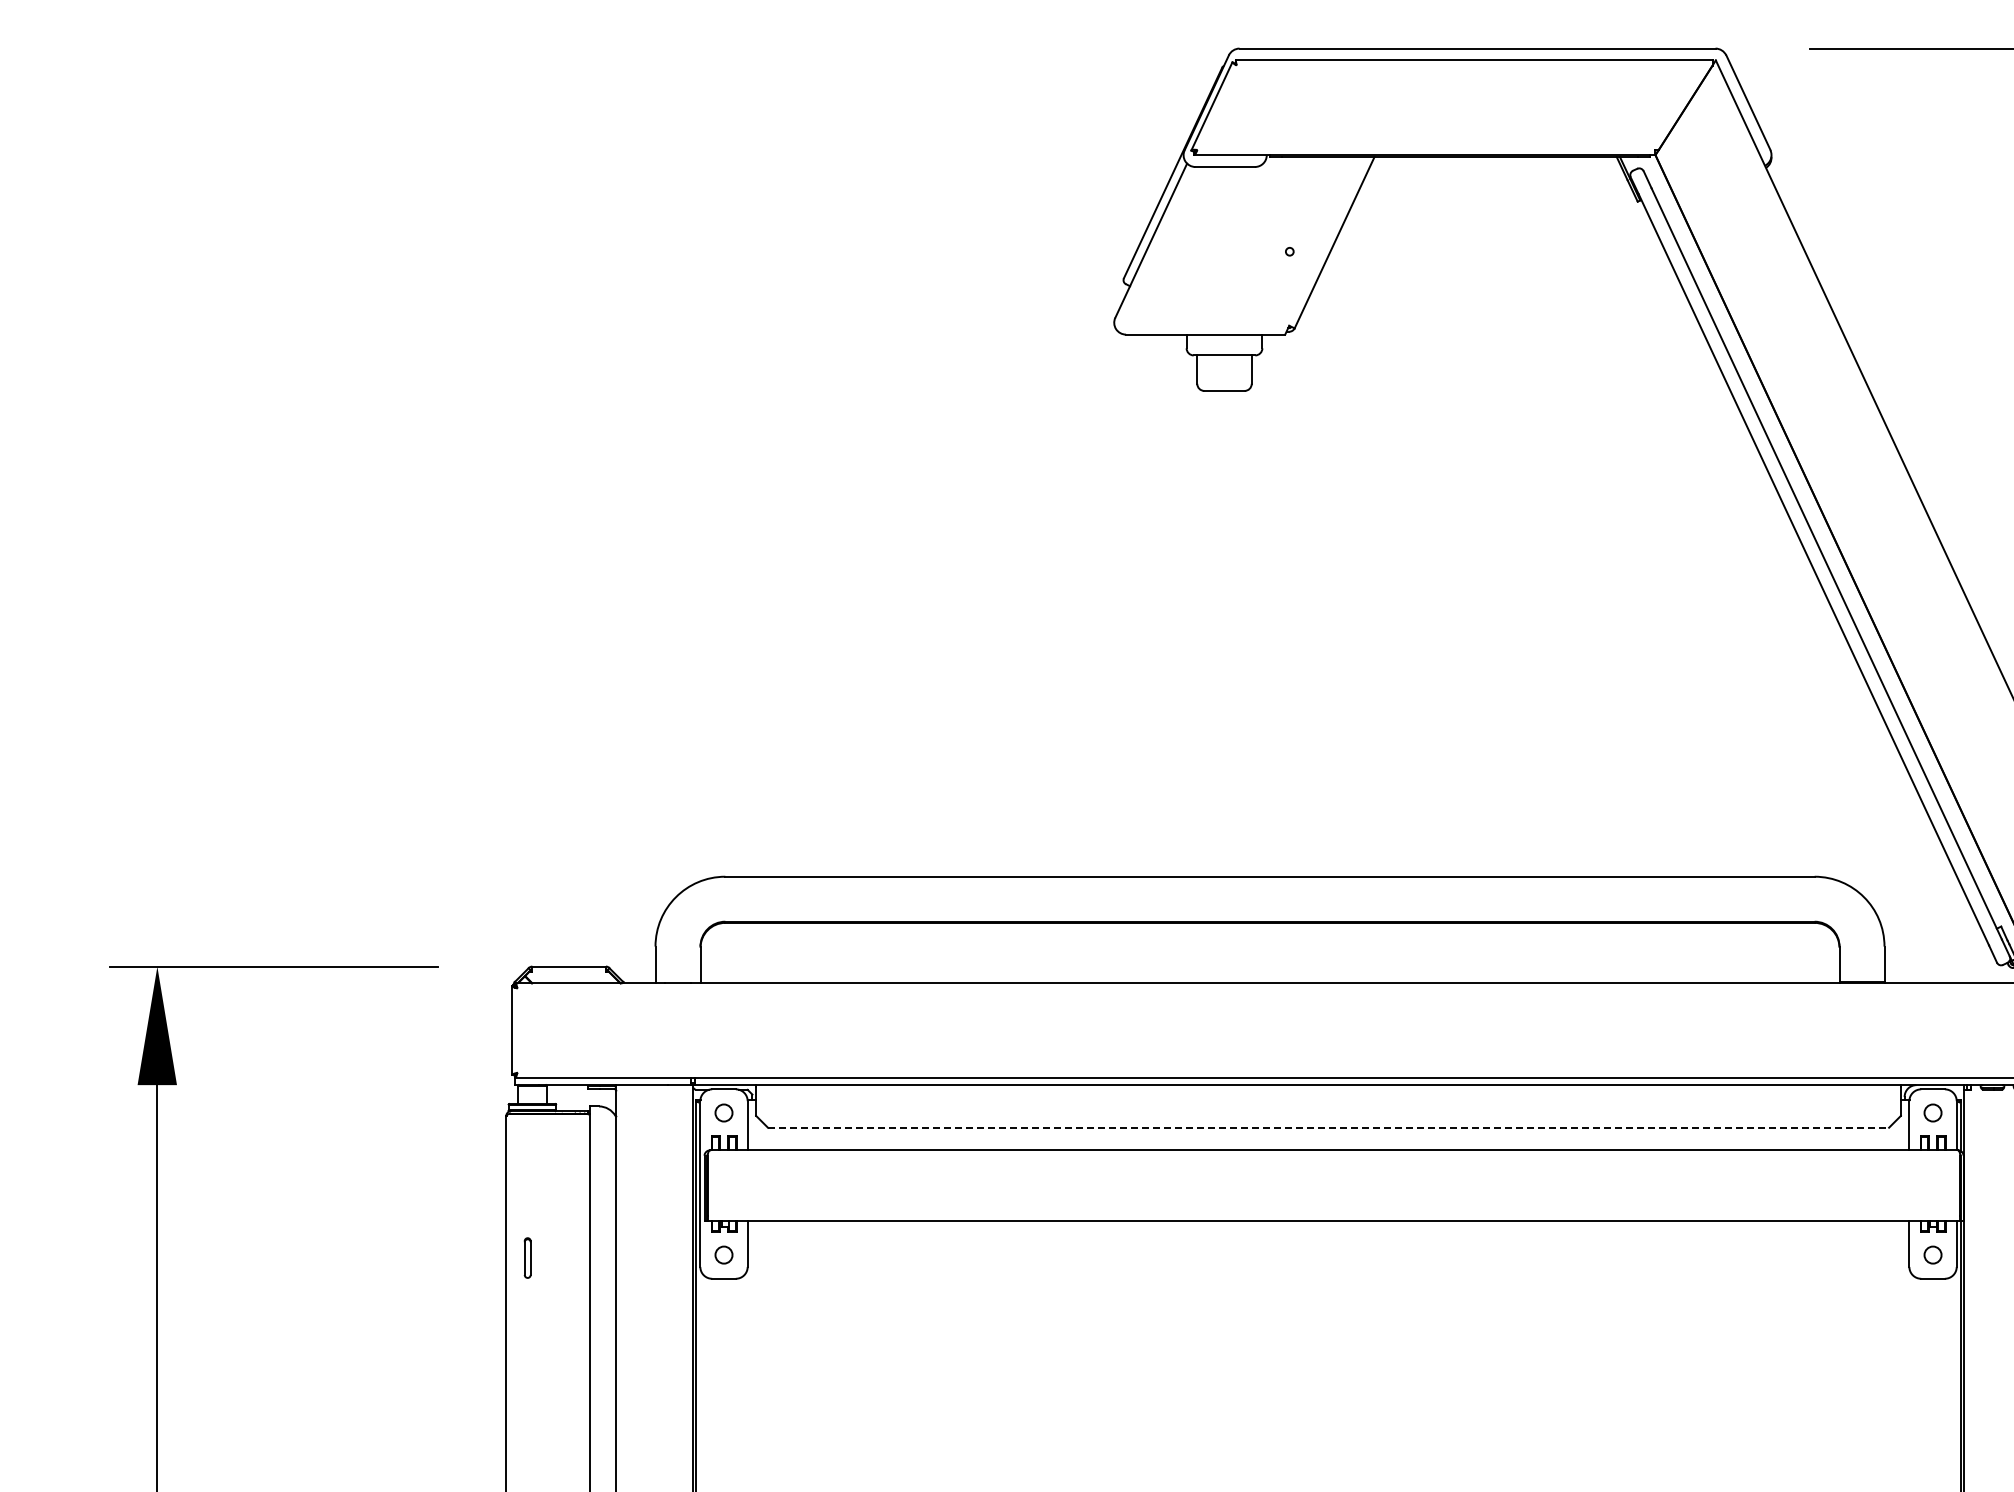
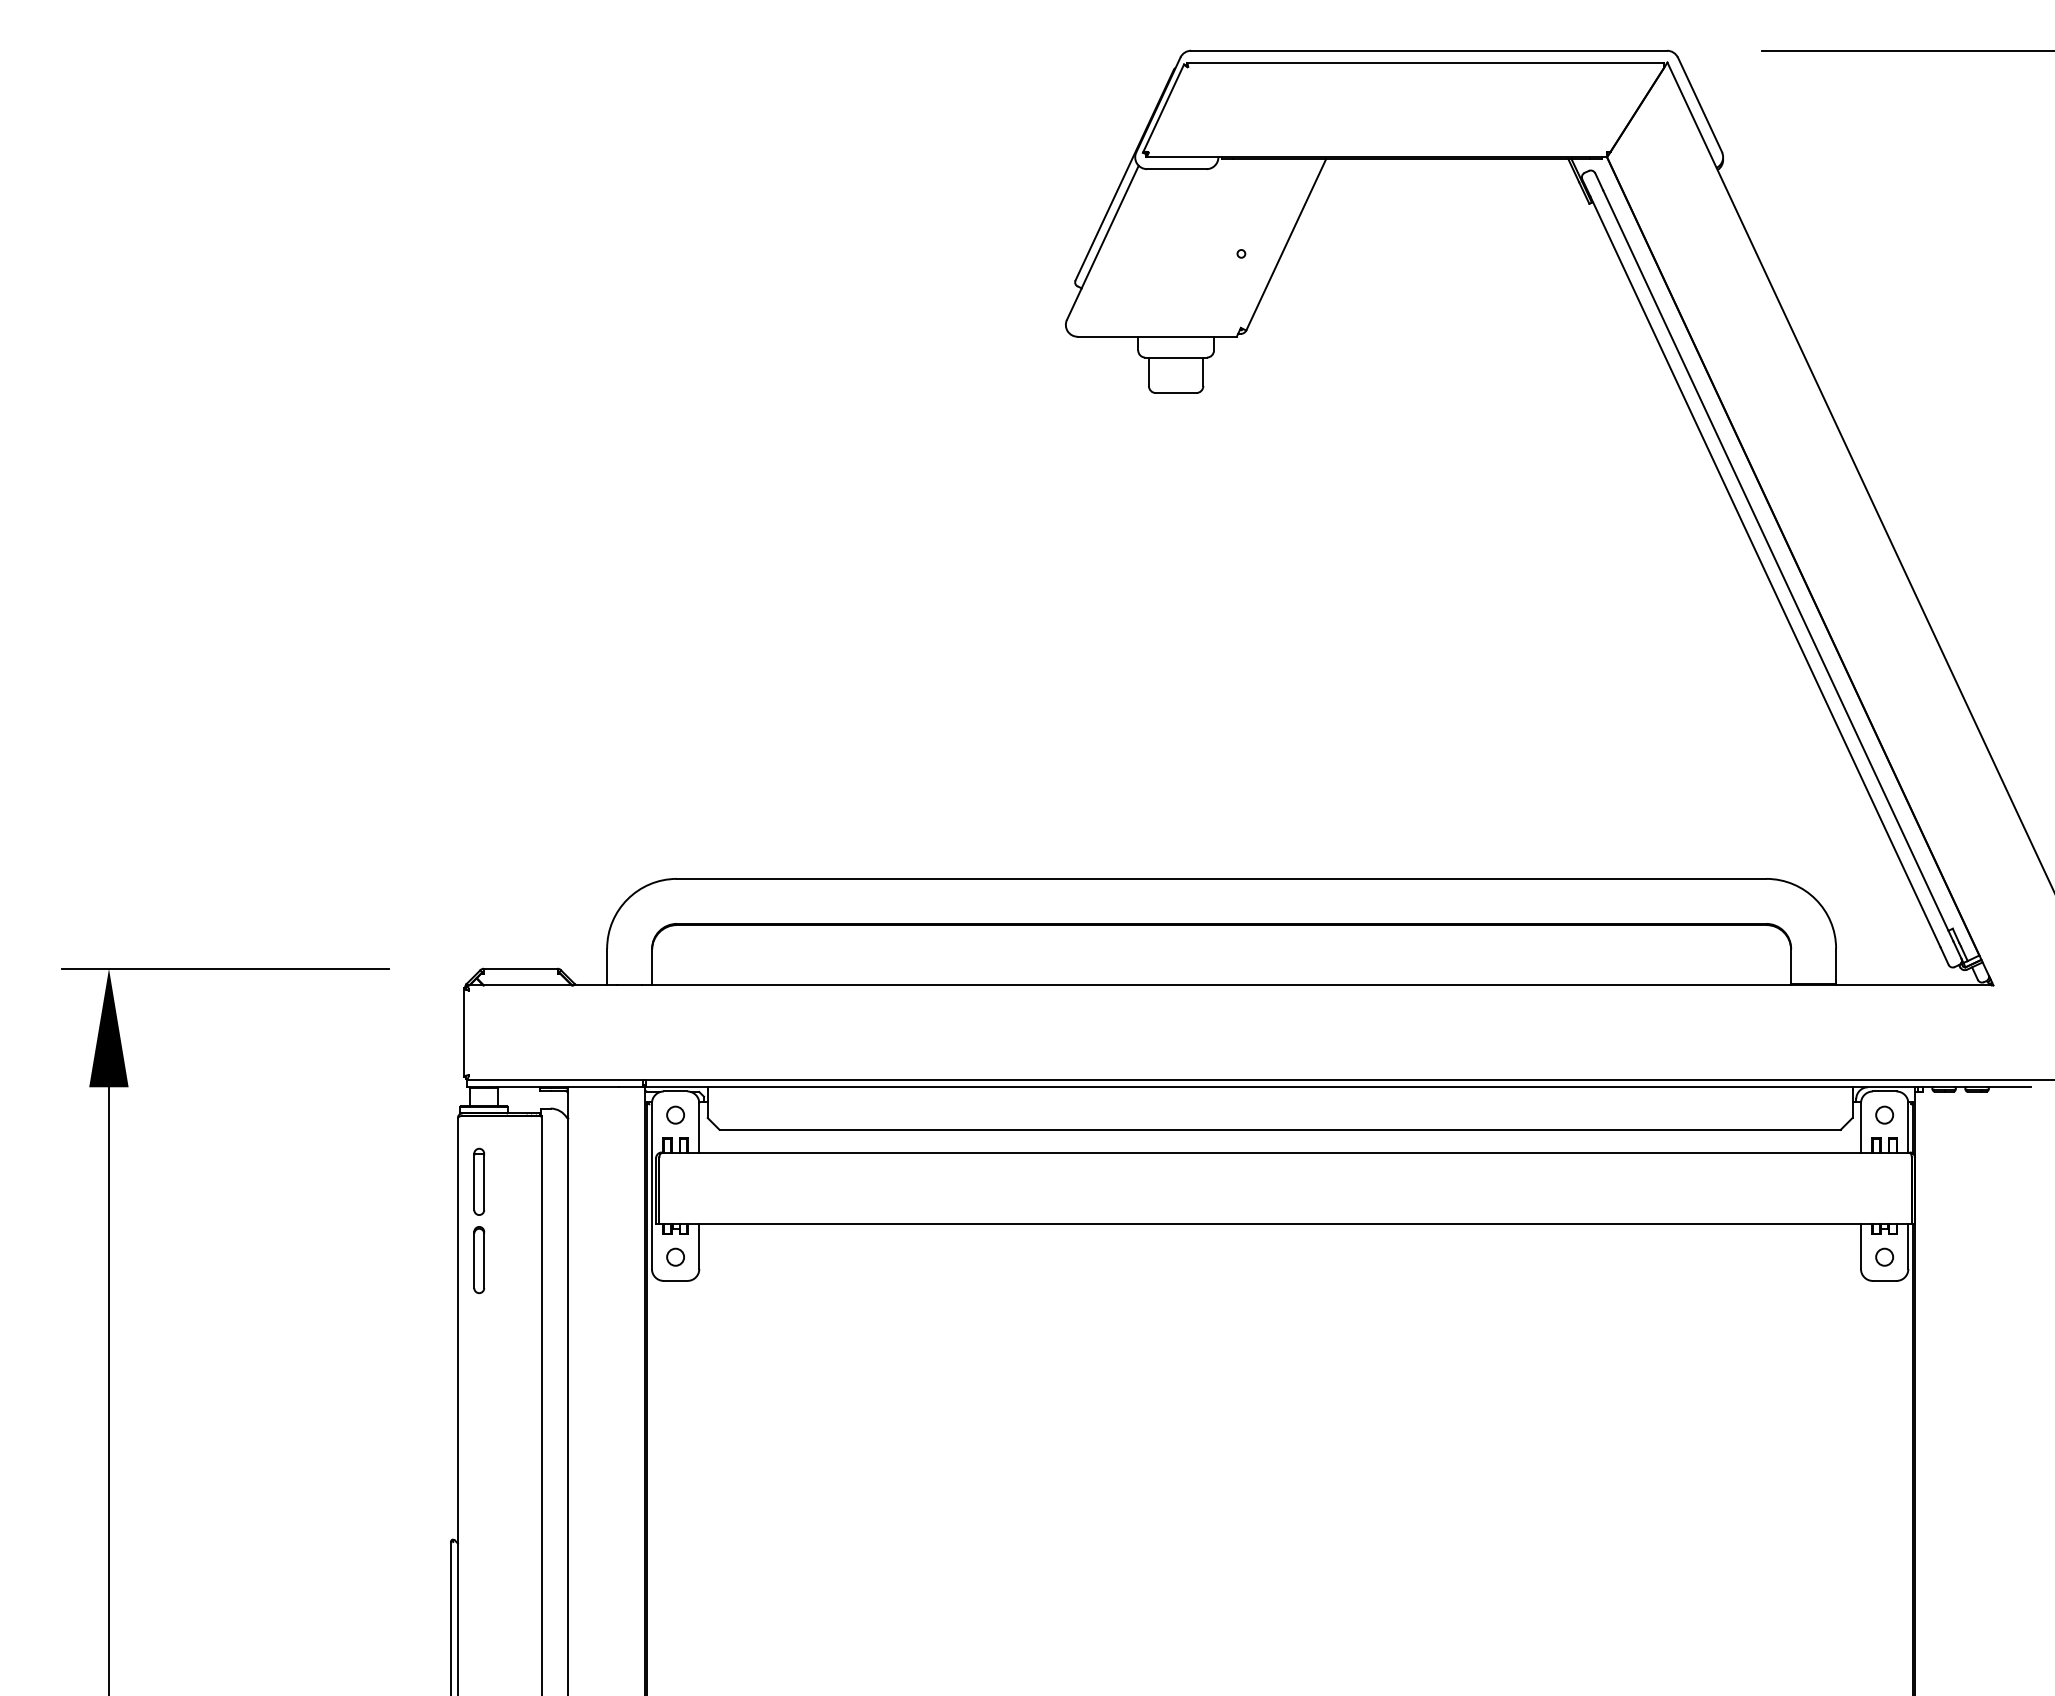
line: (1328, 1127) -> (1280, 1129), dashed -> solid
part: (527, 1179) -> (479, 1181), added
part: (527, 1258) -> (479, 1260), size x1.67

